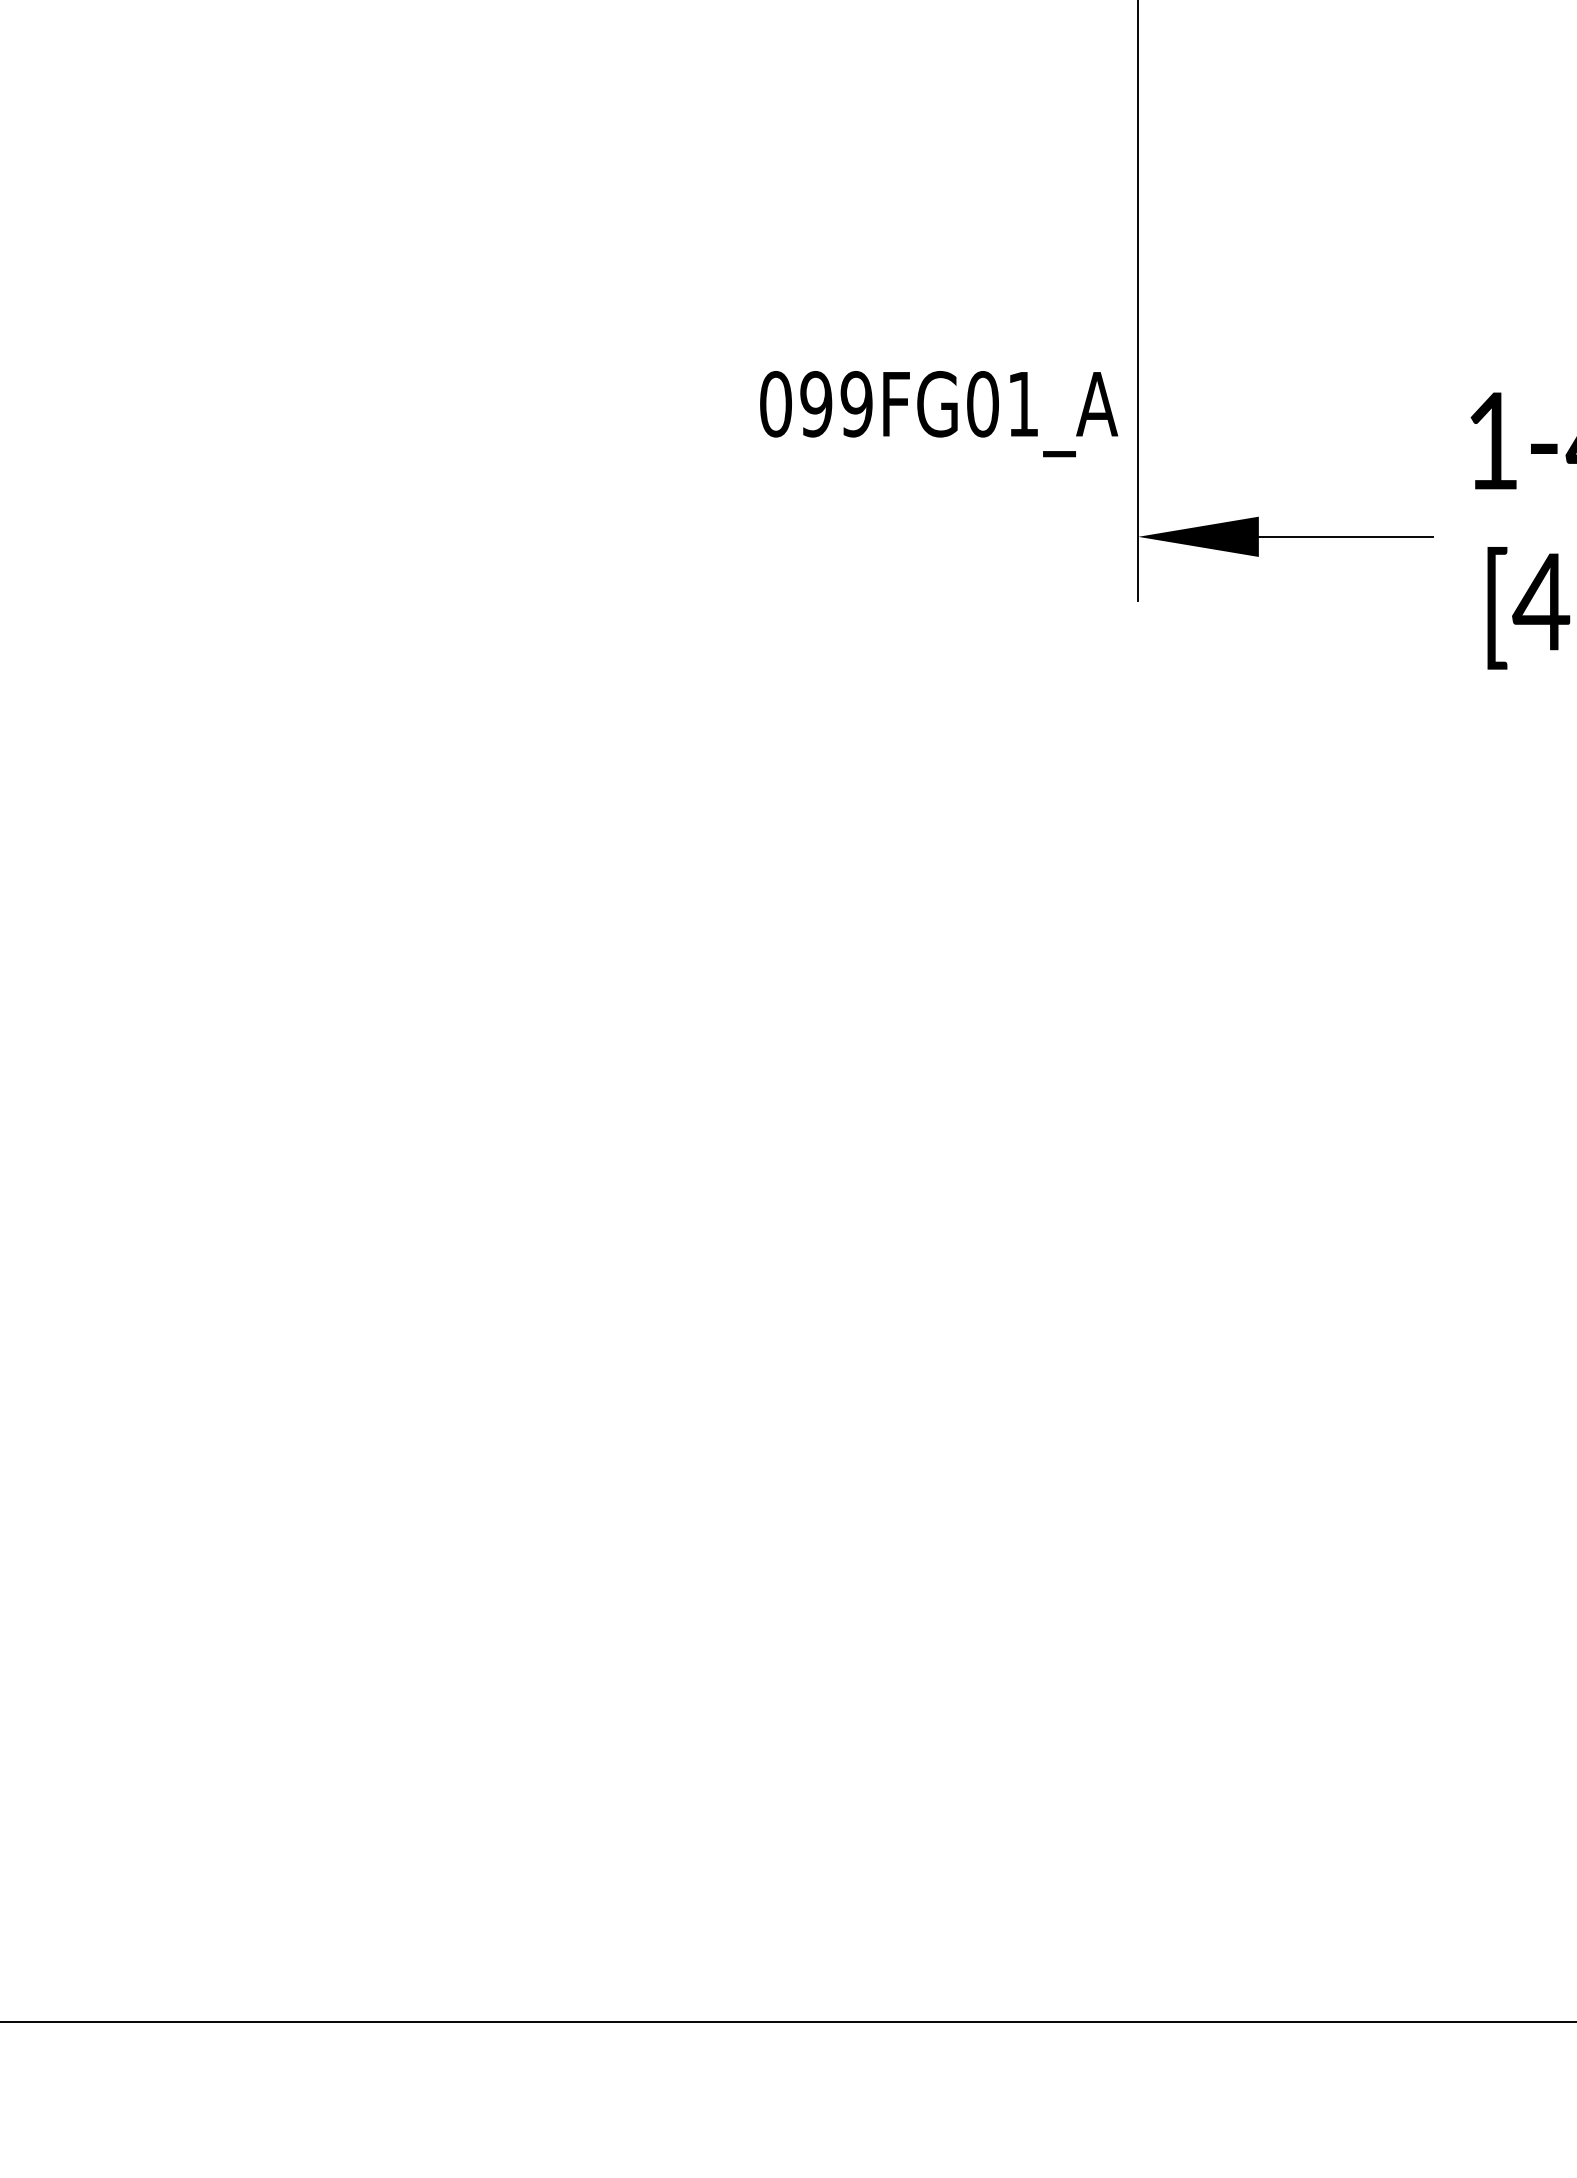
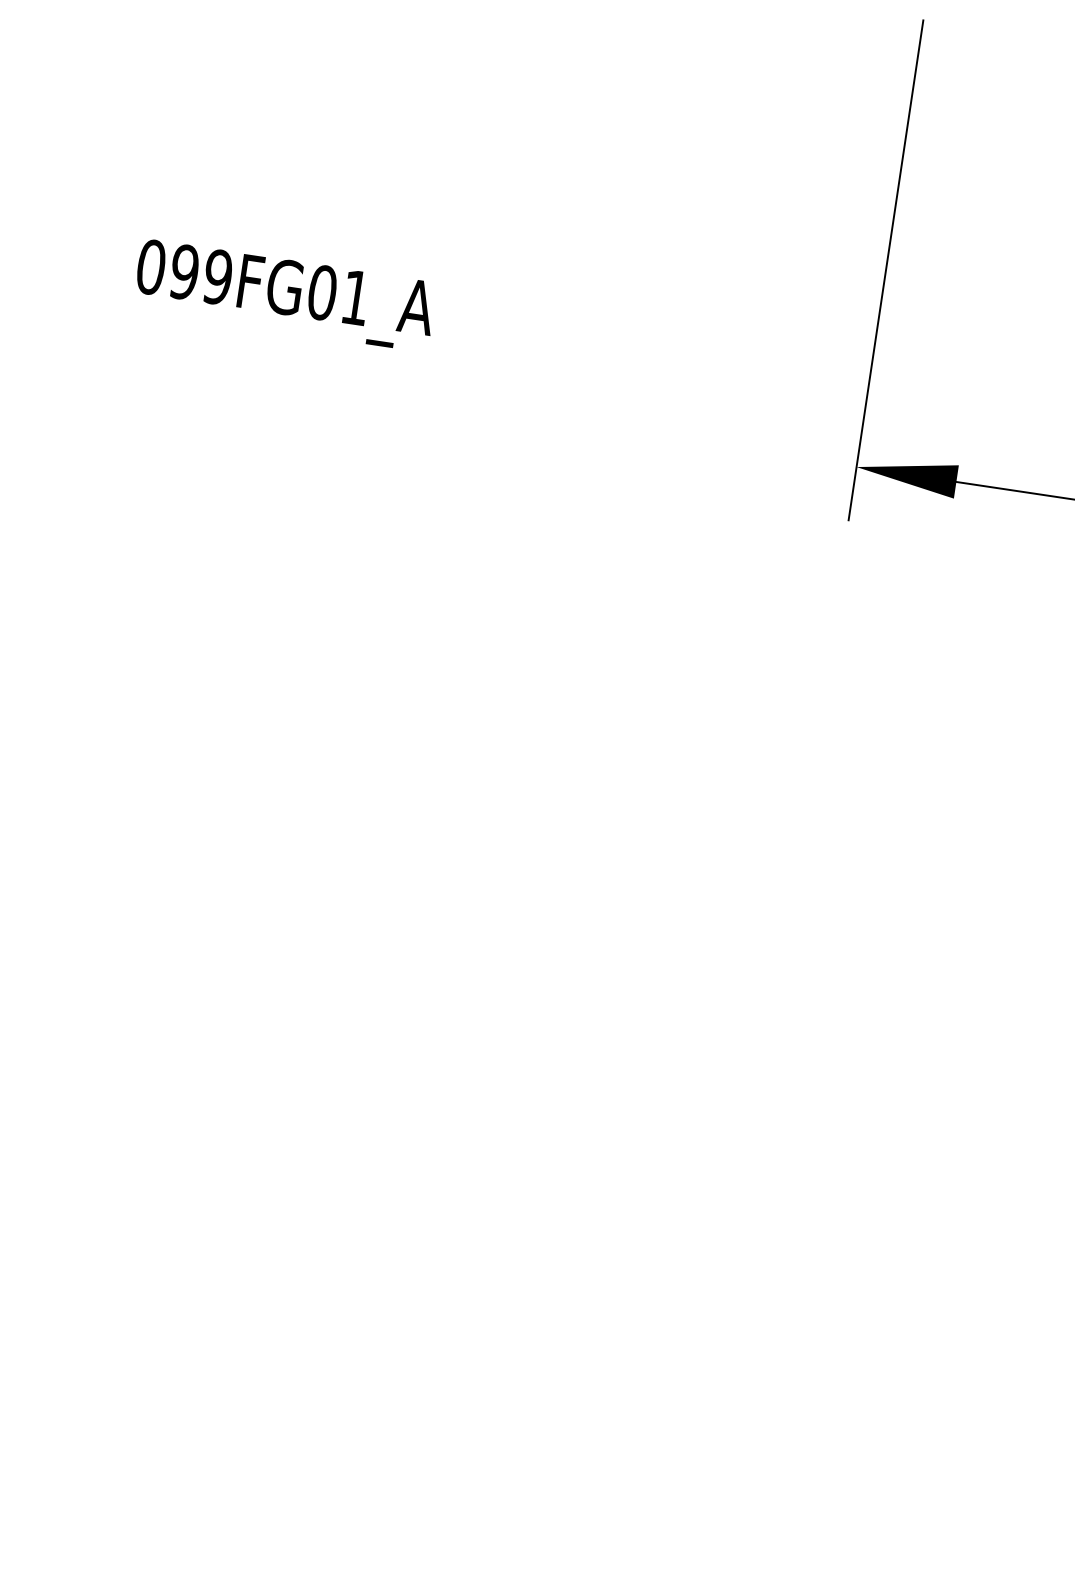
text: (939, 414) -> (285, 295), moved

